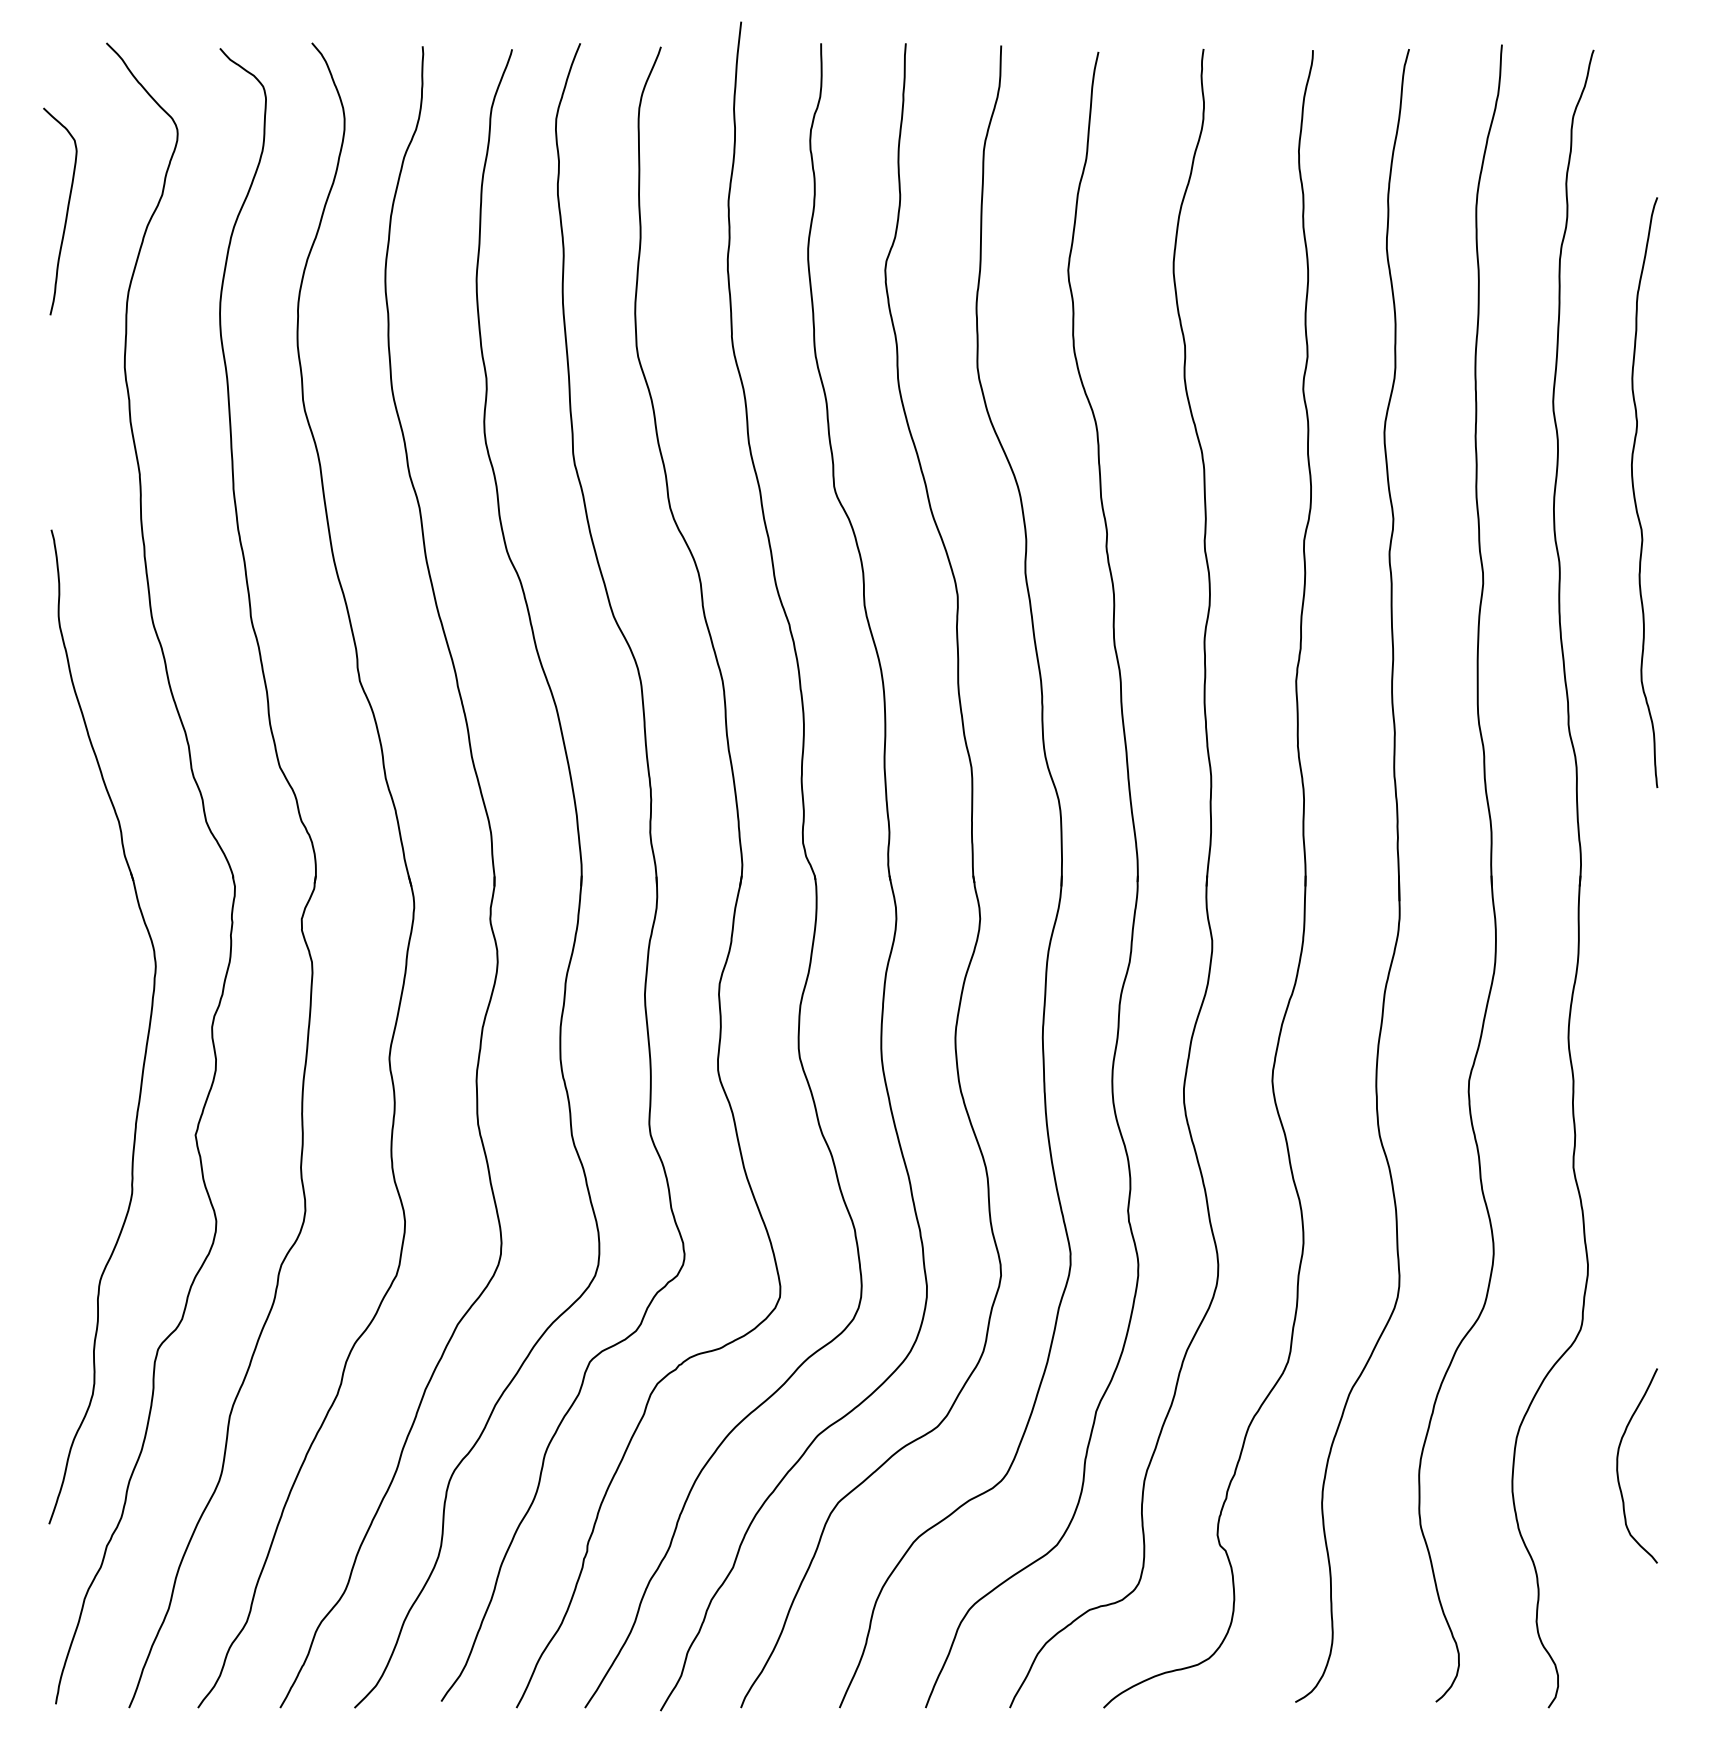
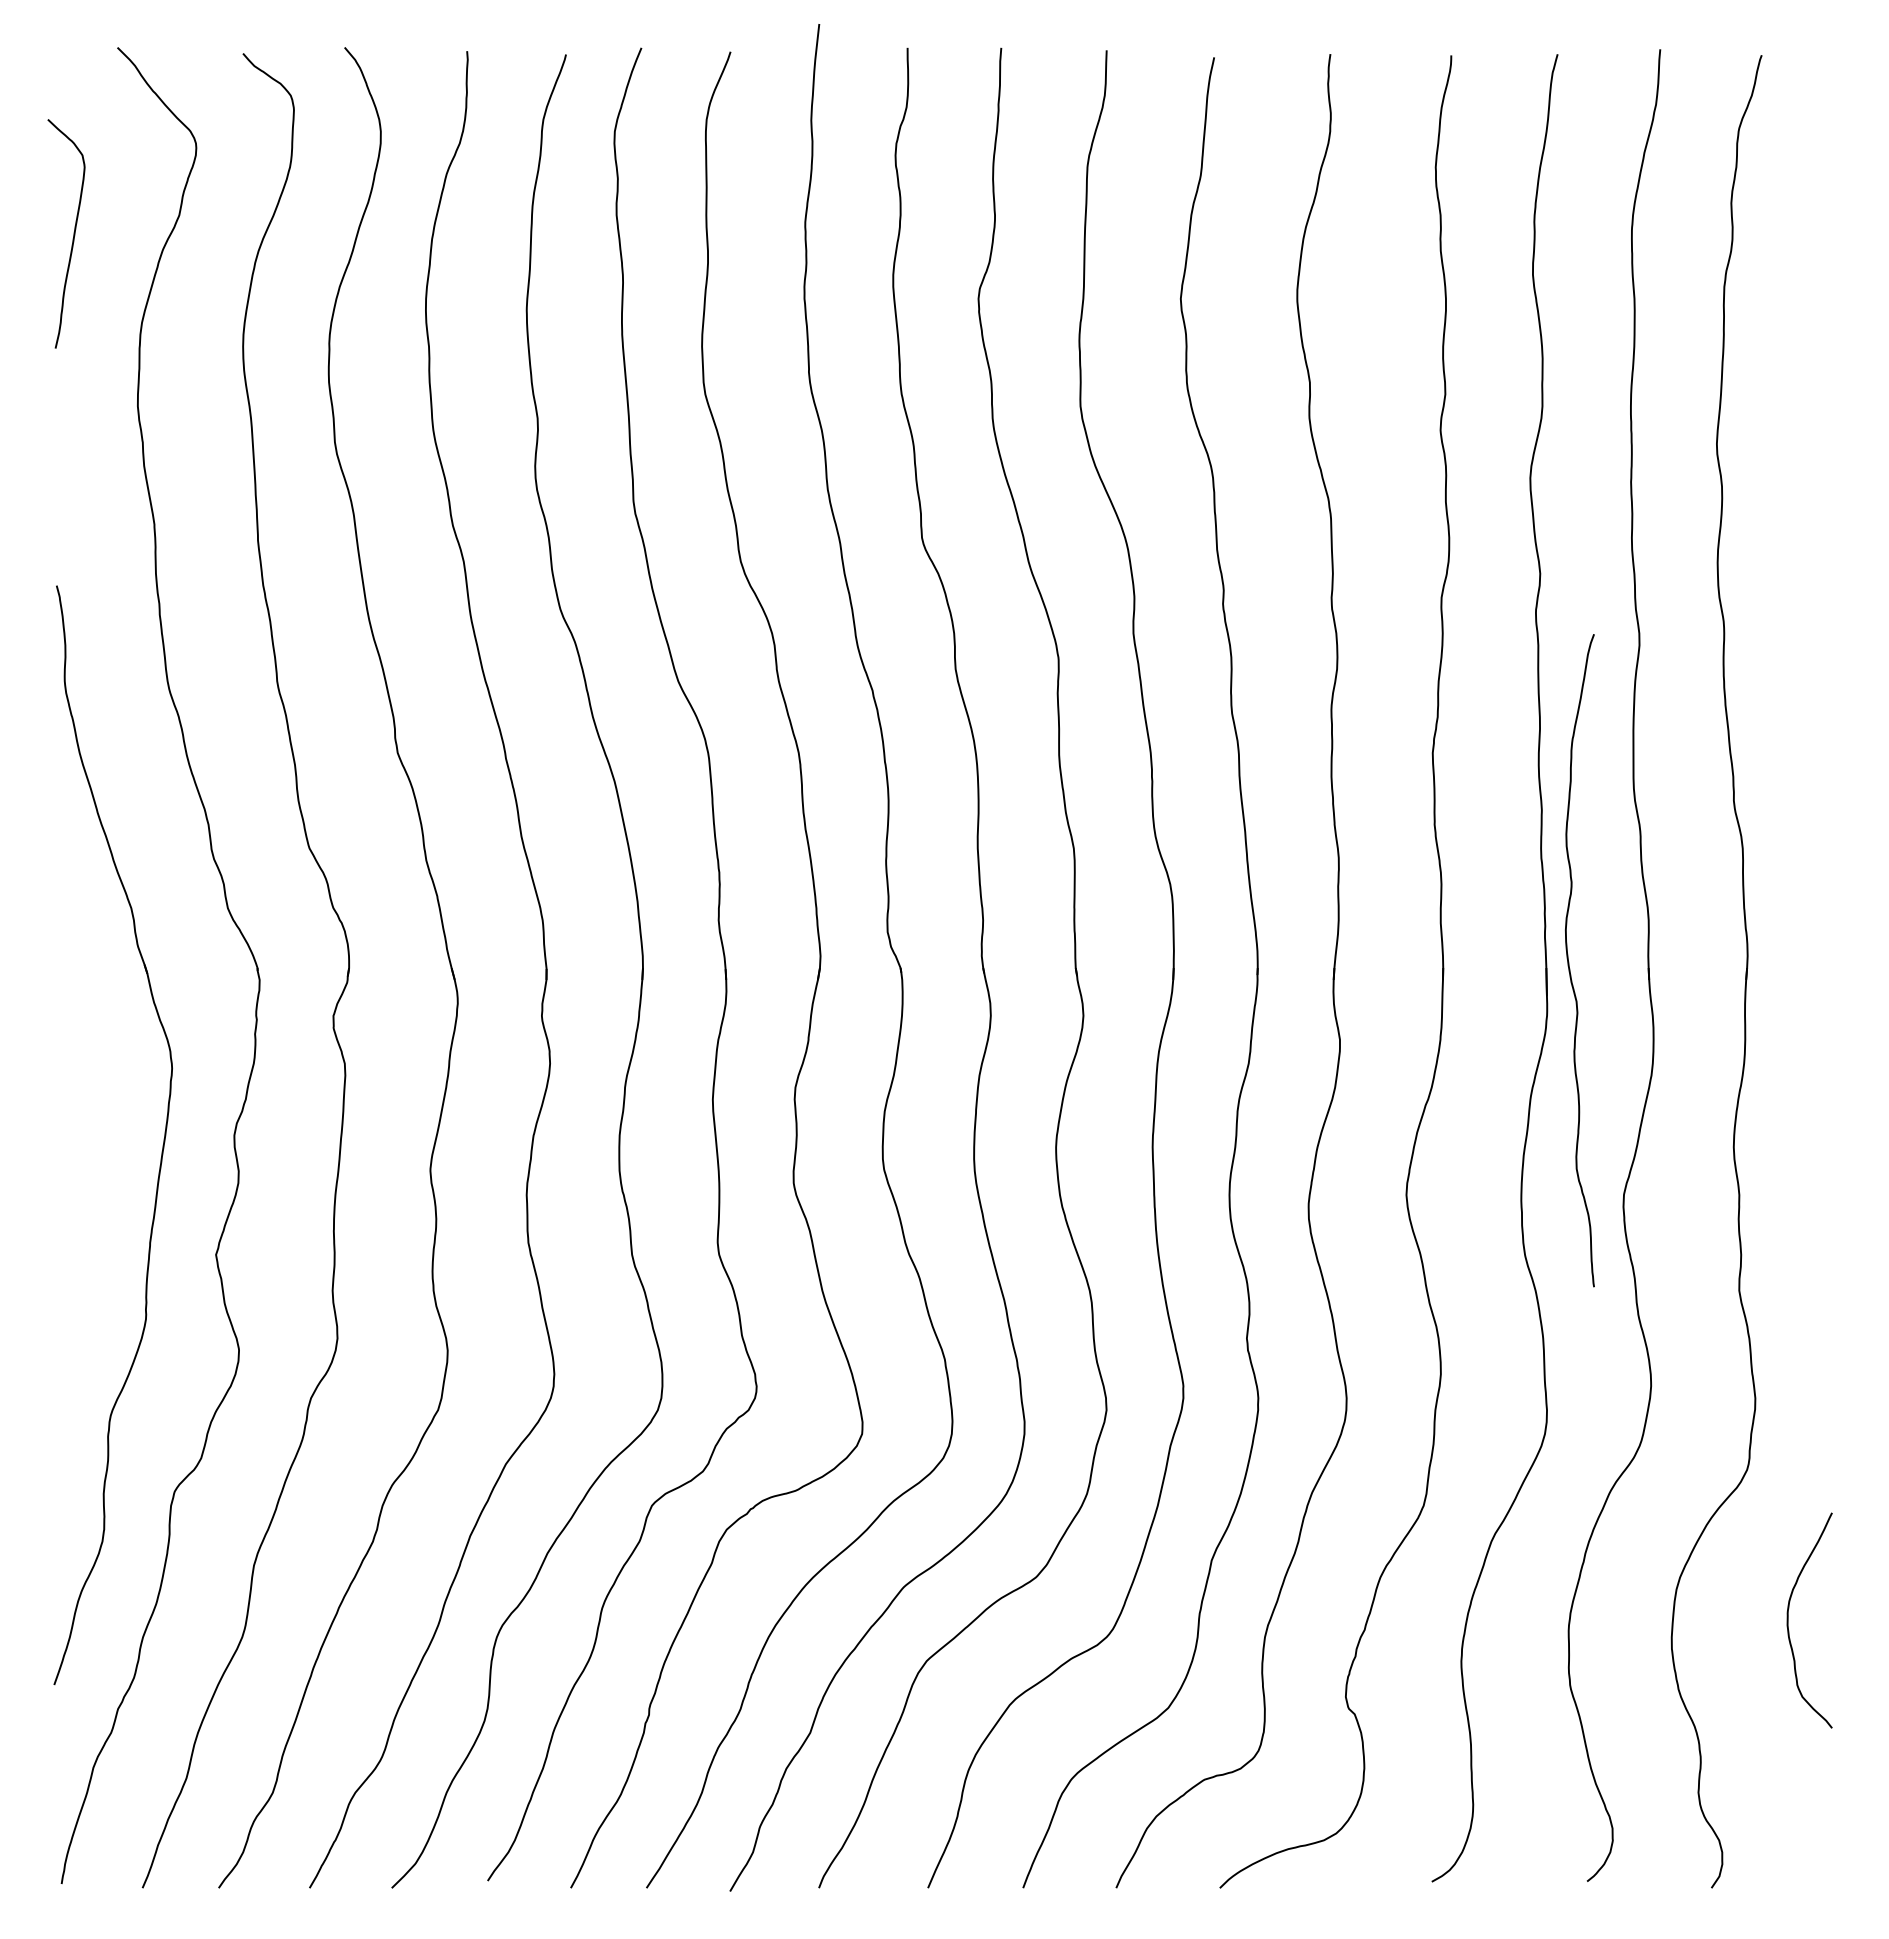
curve: (1635, 494) -> (1569, 962), moved

